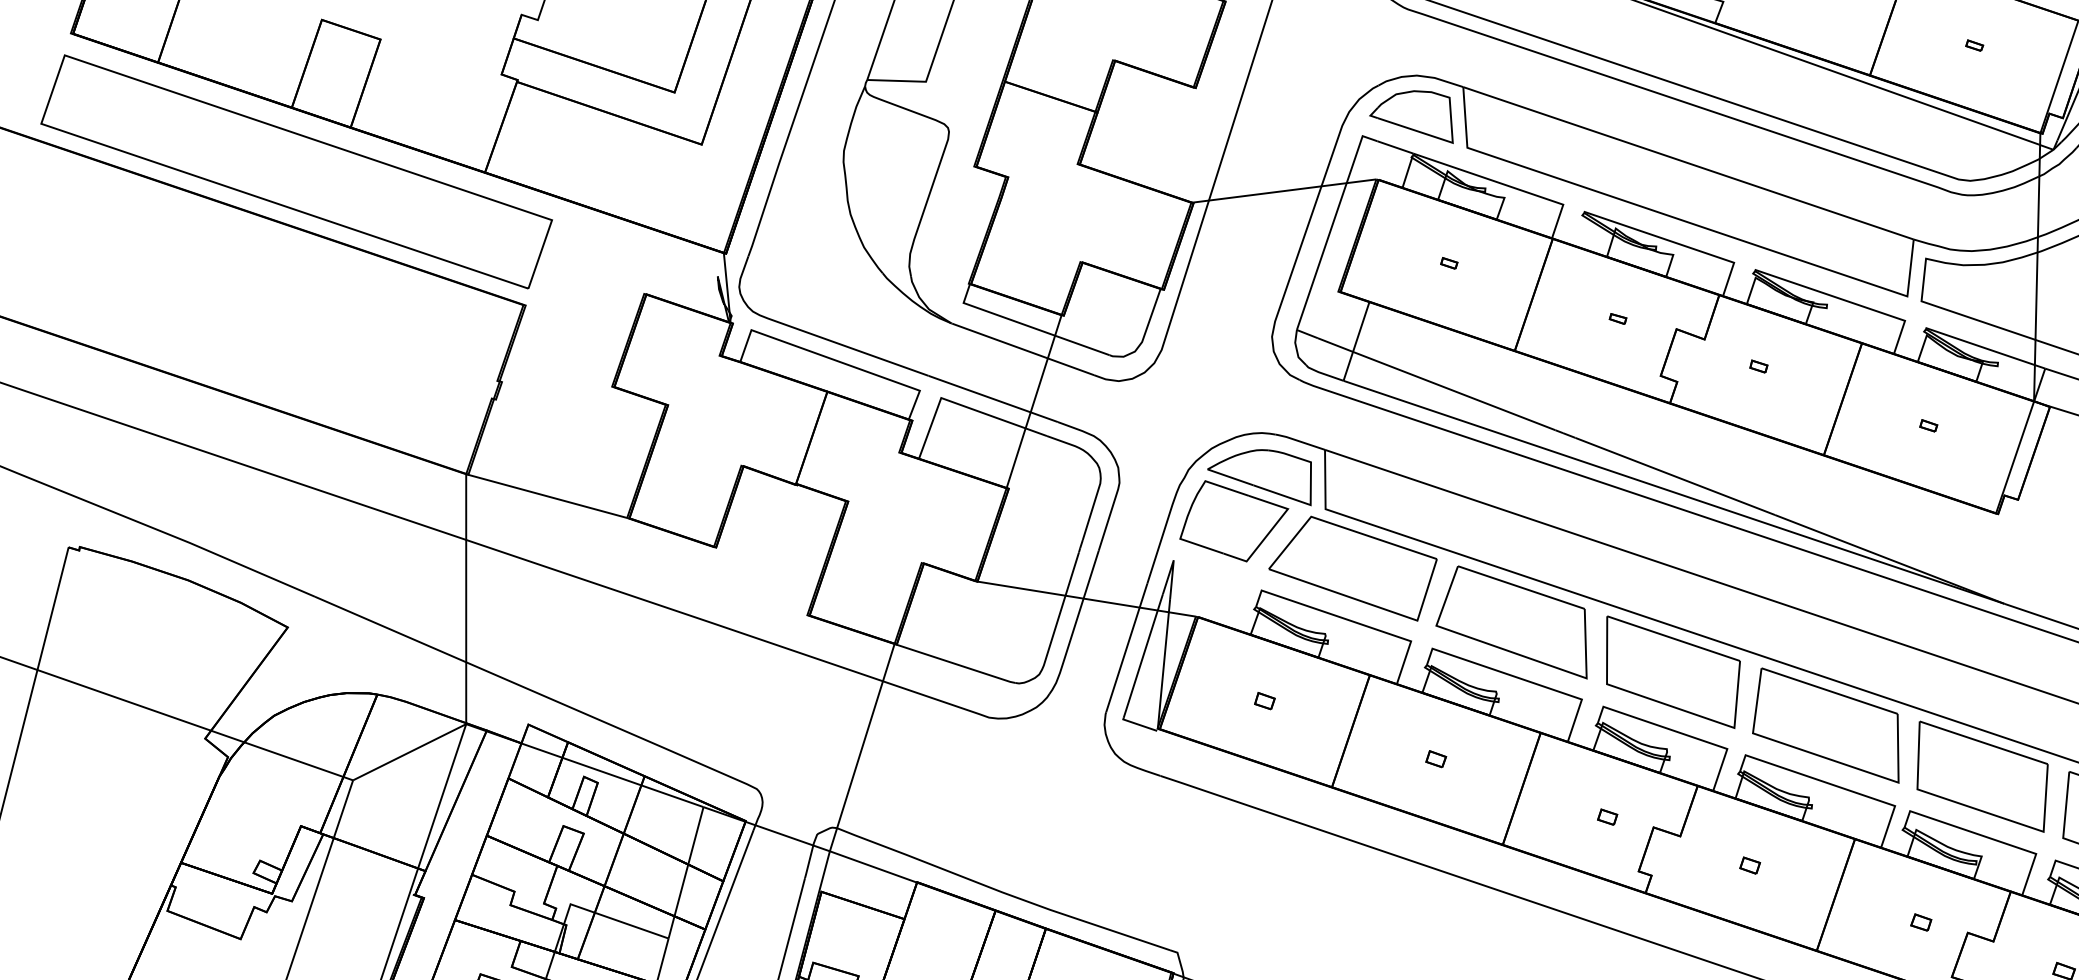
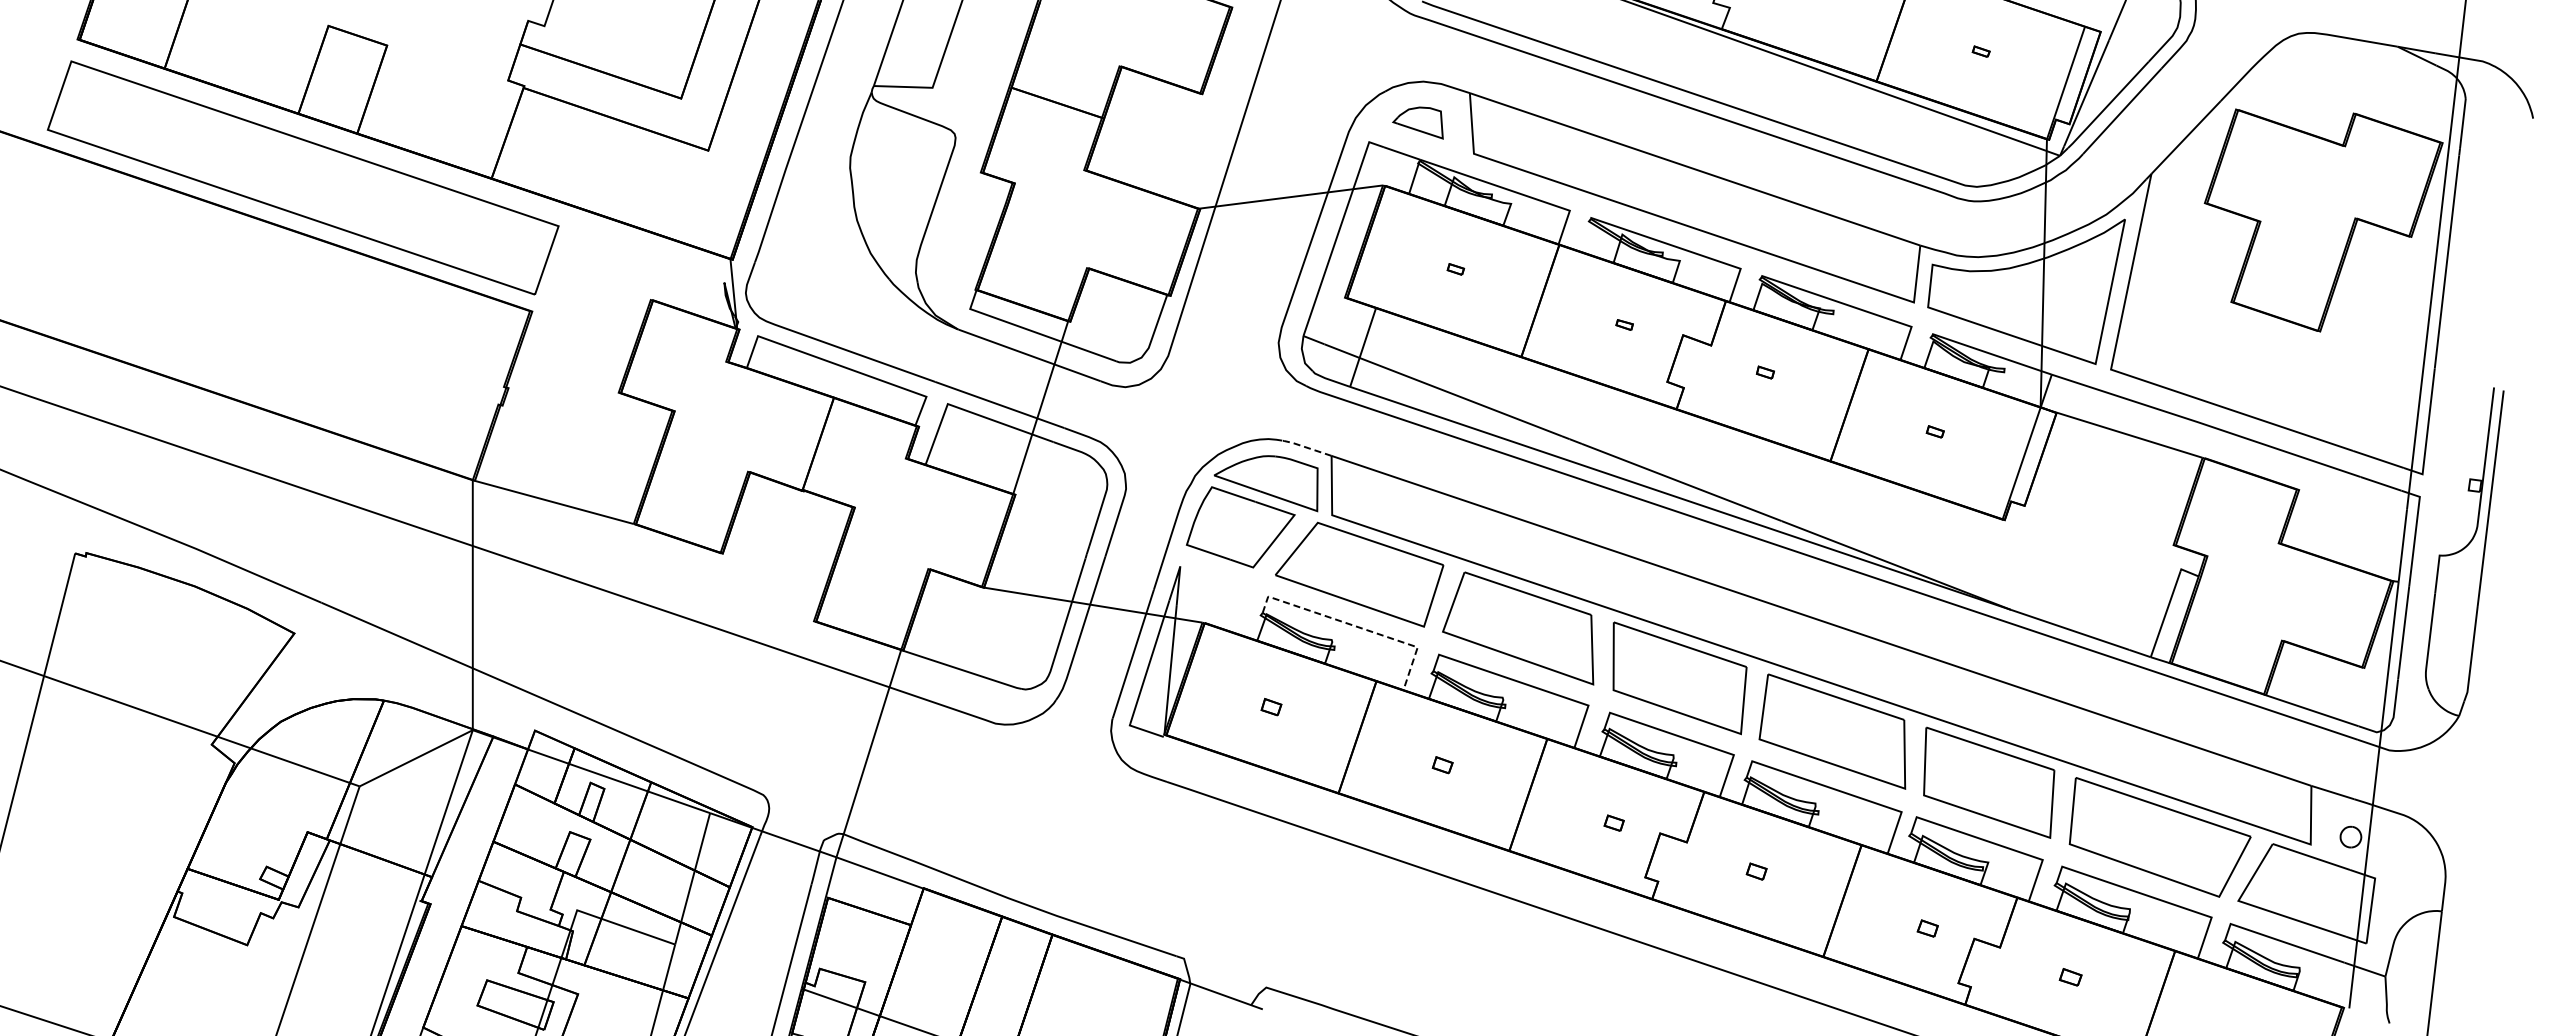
part: (1410, 116) -> (1417, 122), size x0.6
line: (1298, 441) -> (1305, 447), solid -> dashed
line: (1349, 620) -> (1356, 626), solid -> dashed

